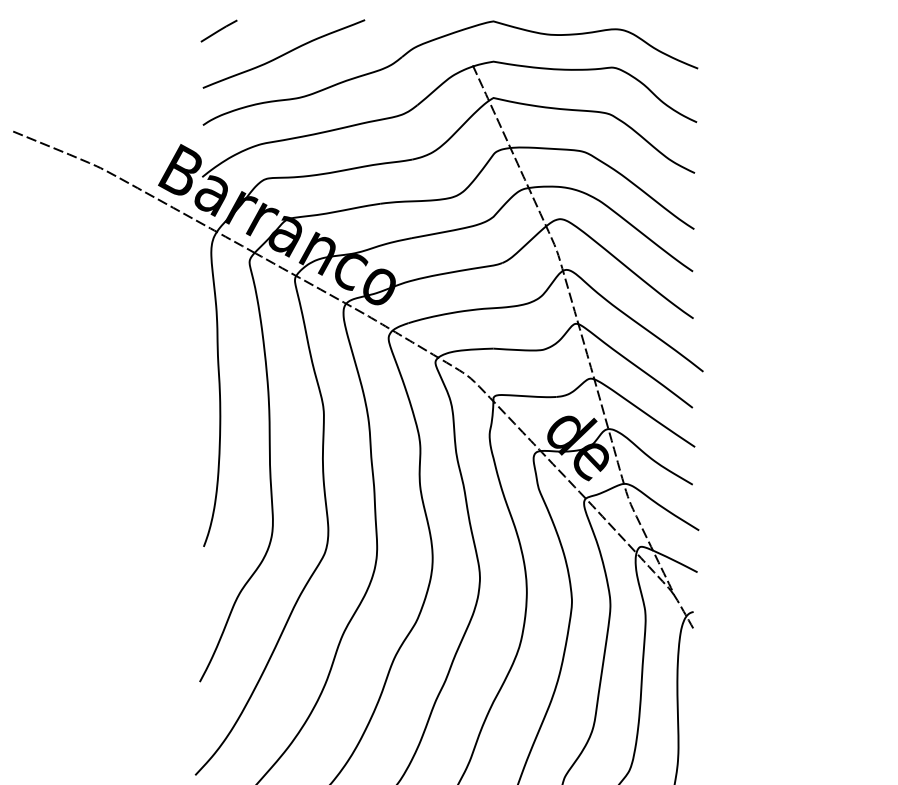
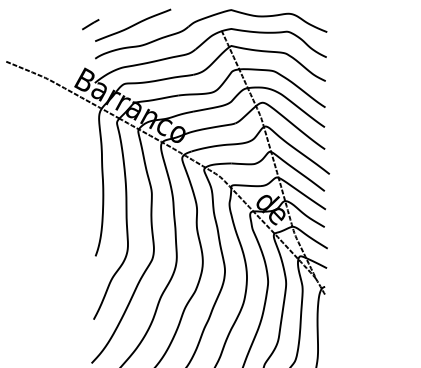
line: (218, 30) -> (90, 24), moved

